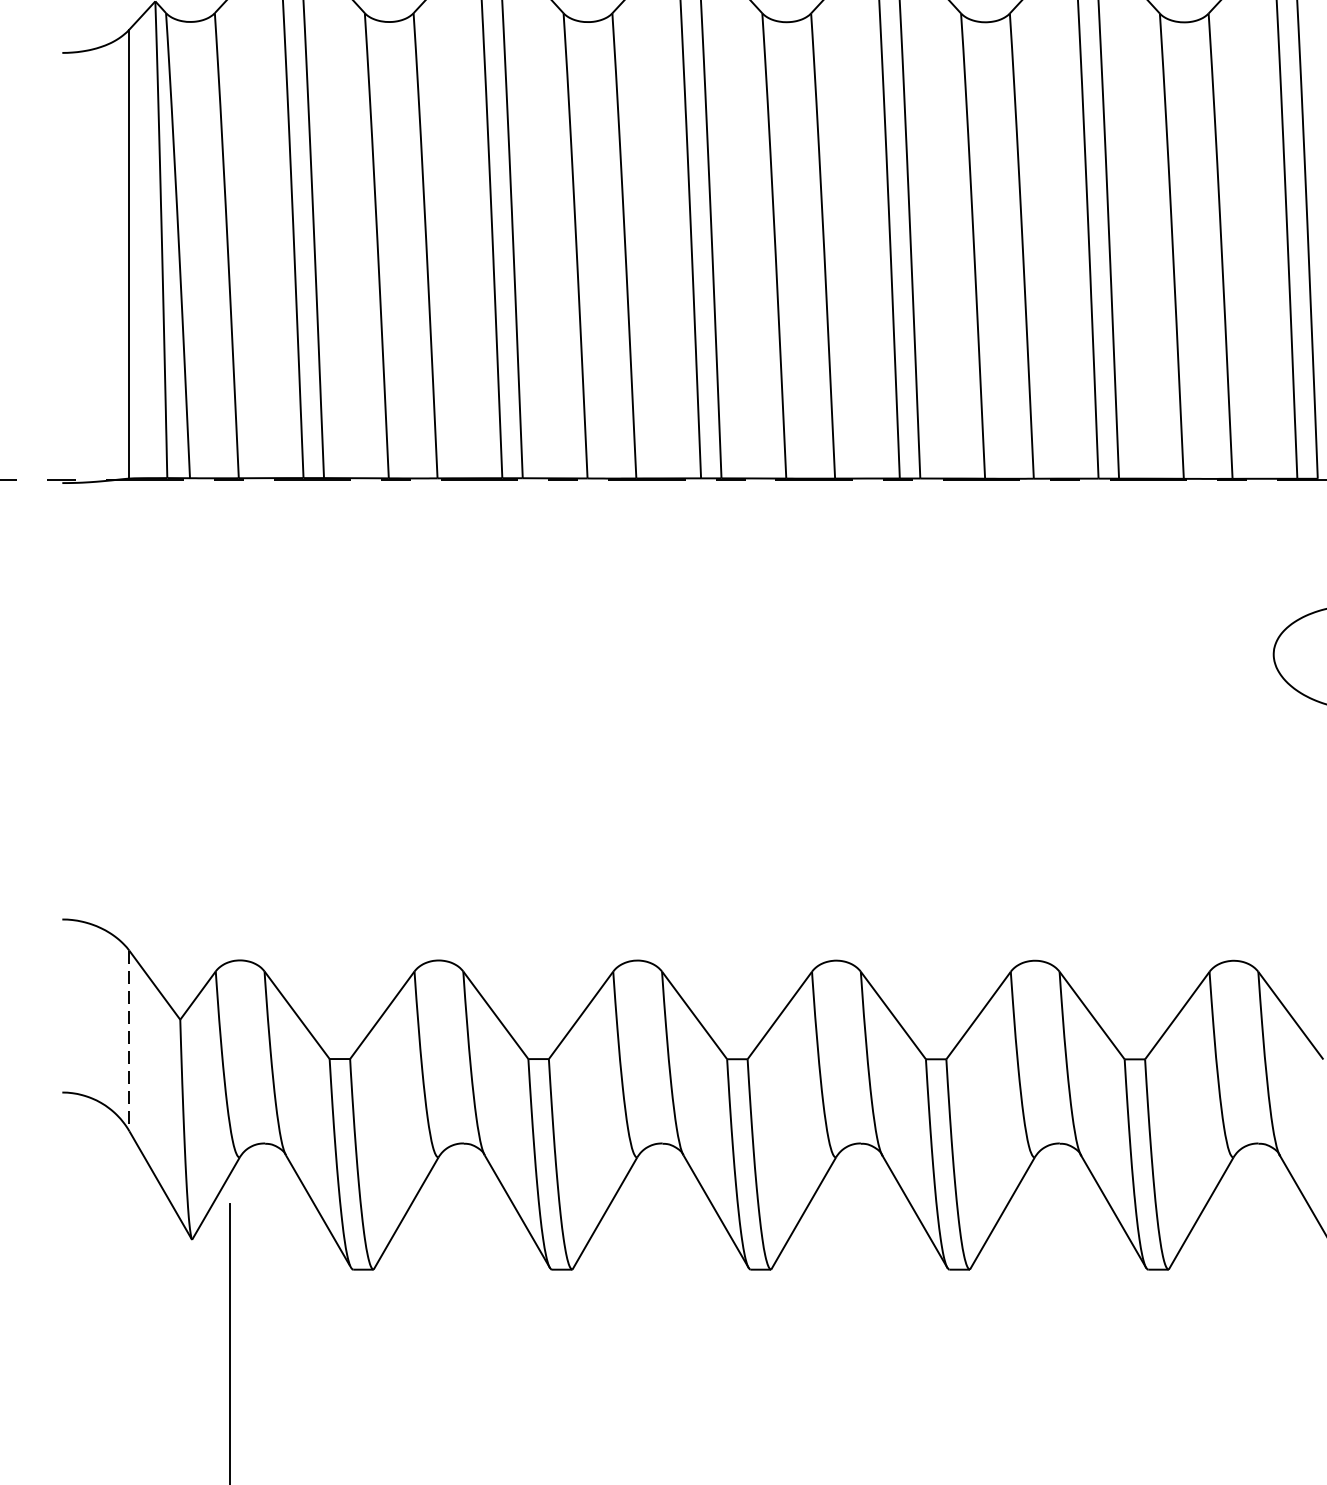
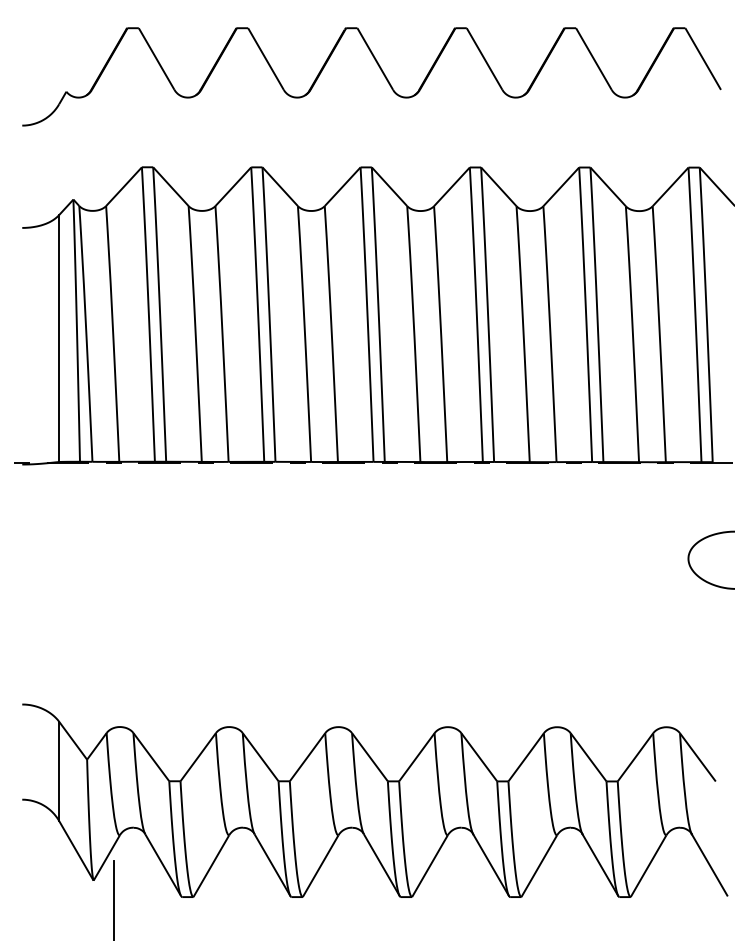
line: (130, 1041) -> (59, 771), dashed -> solid

